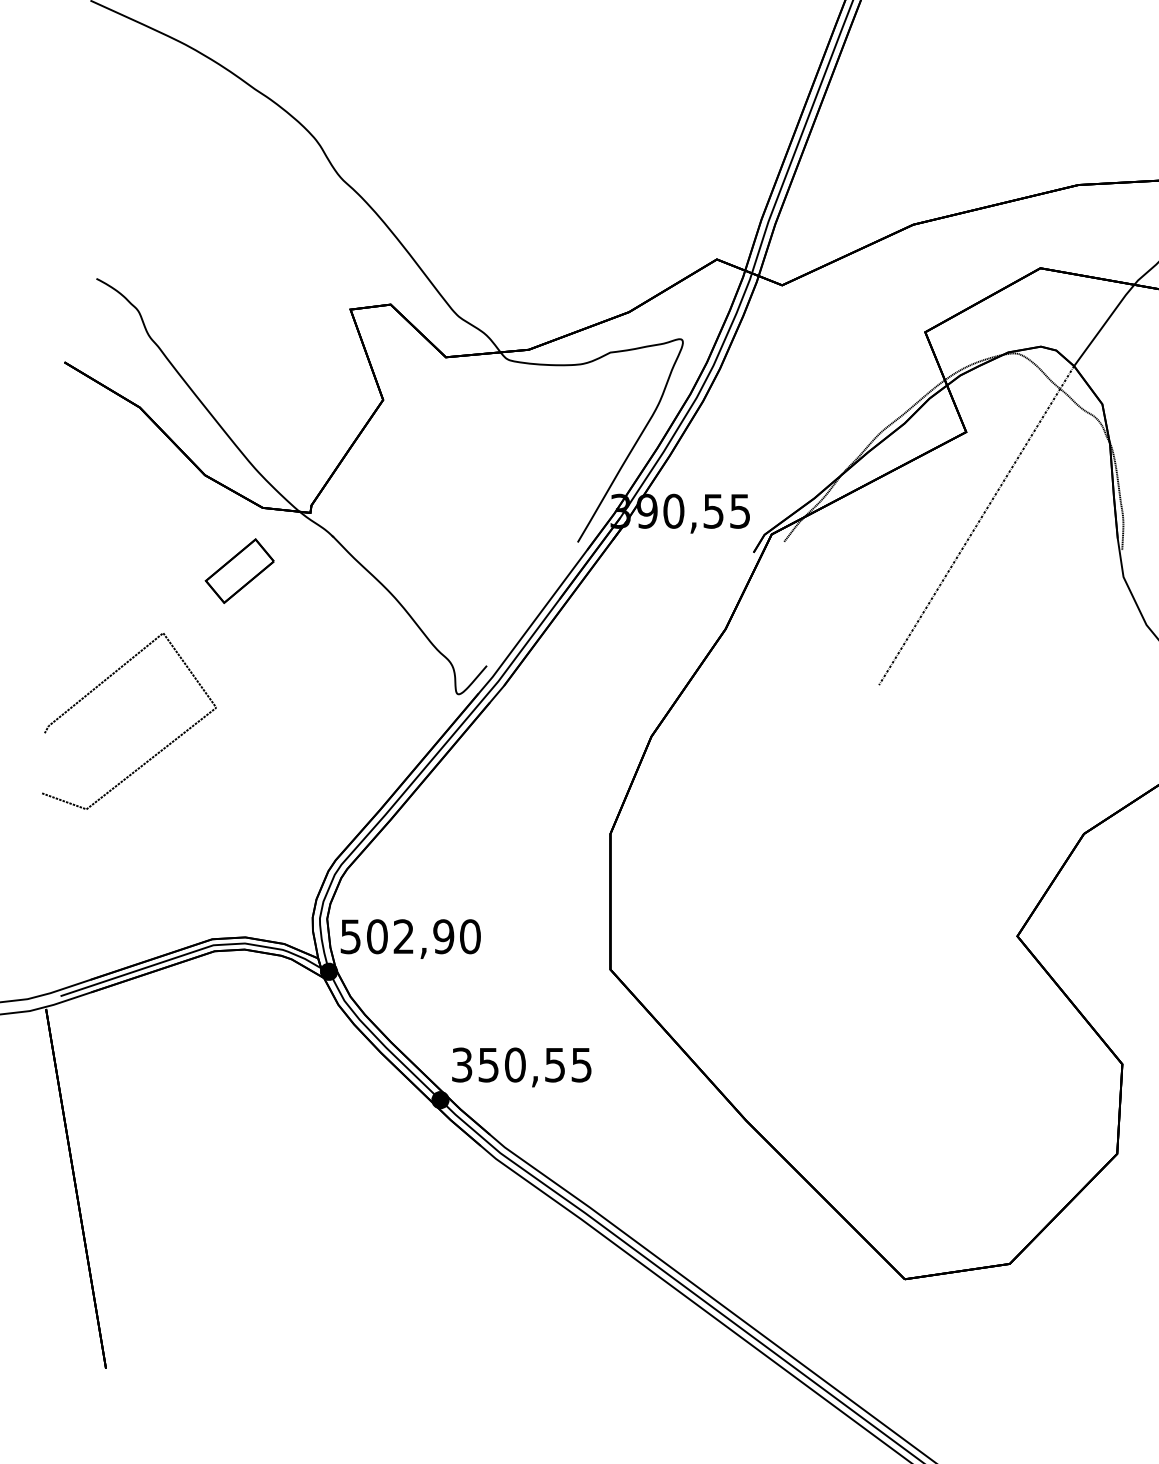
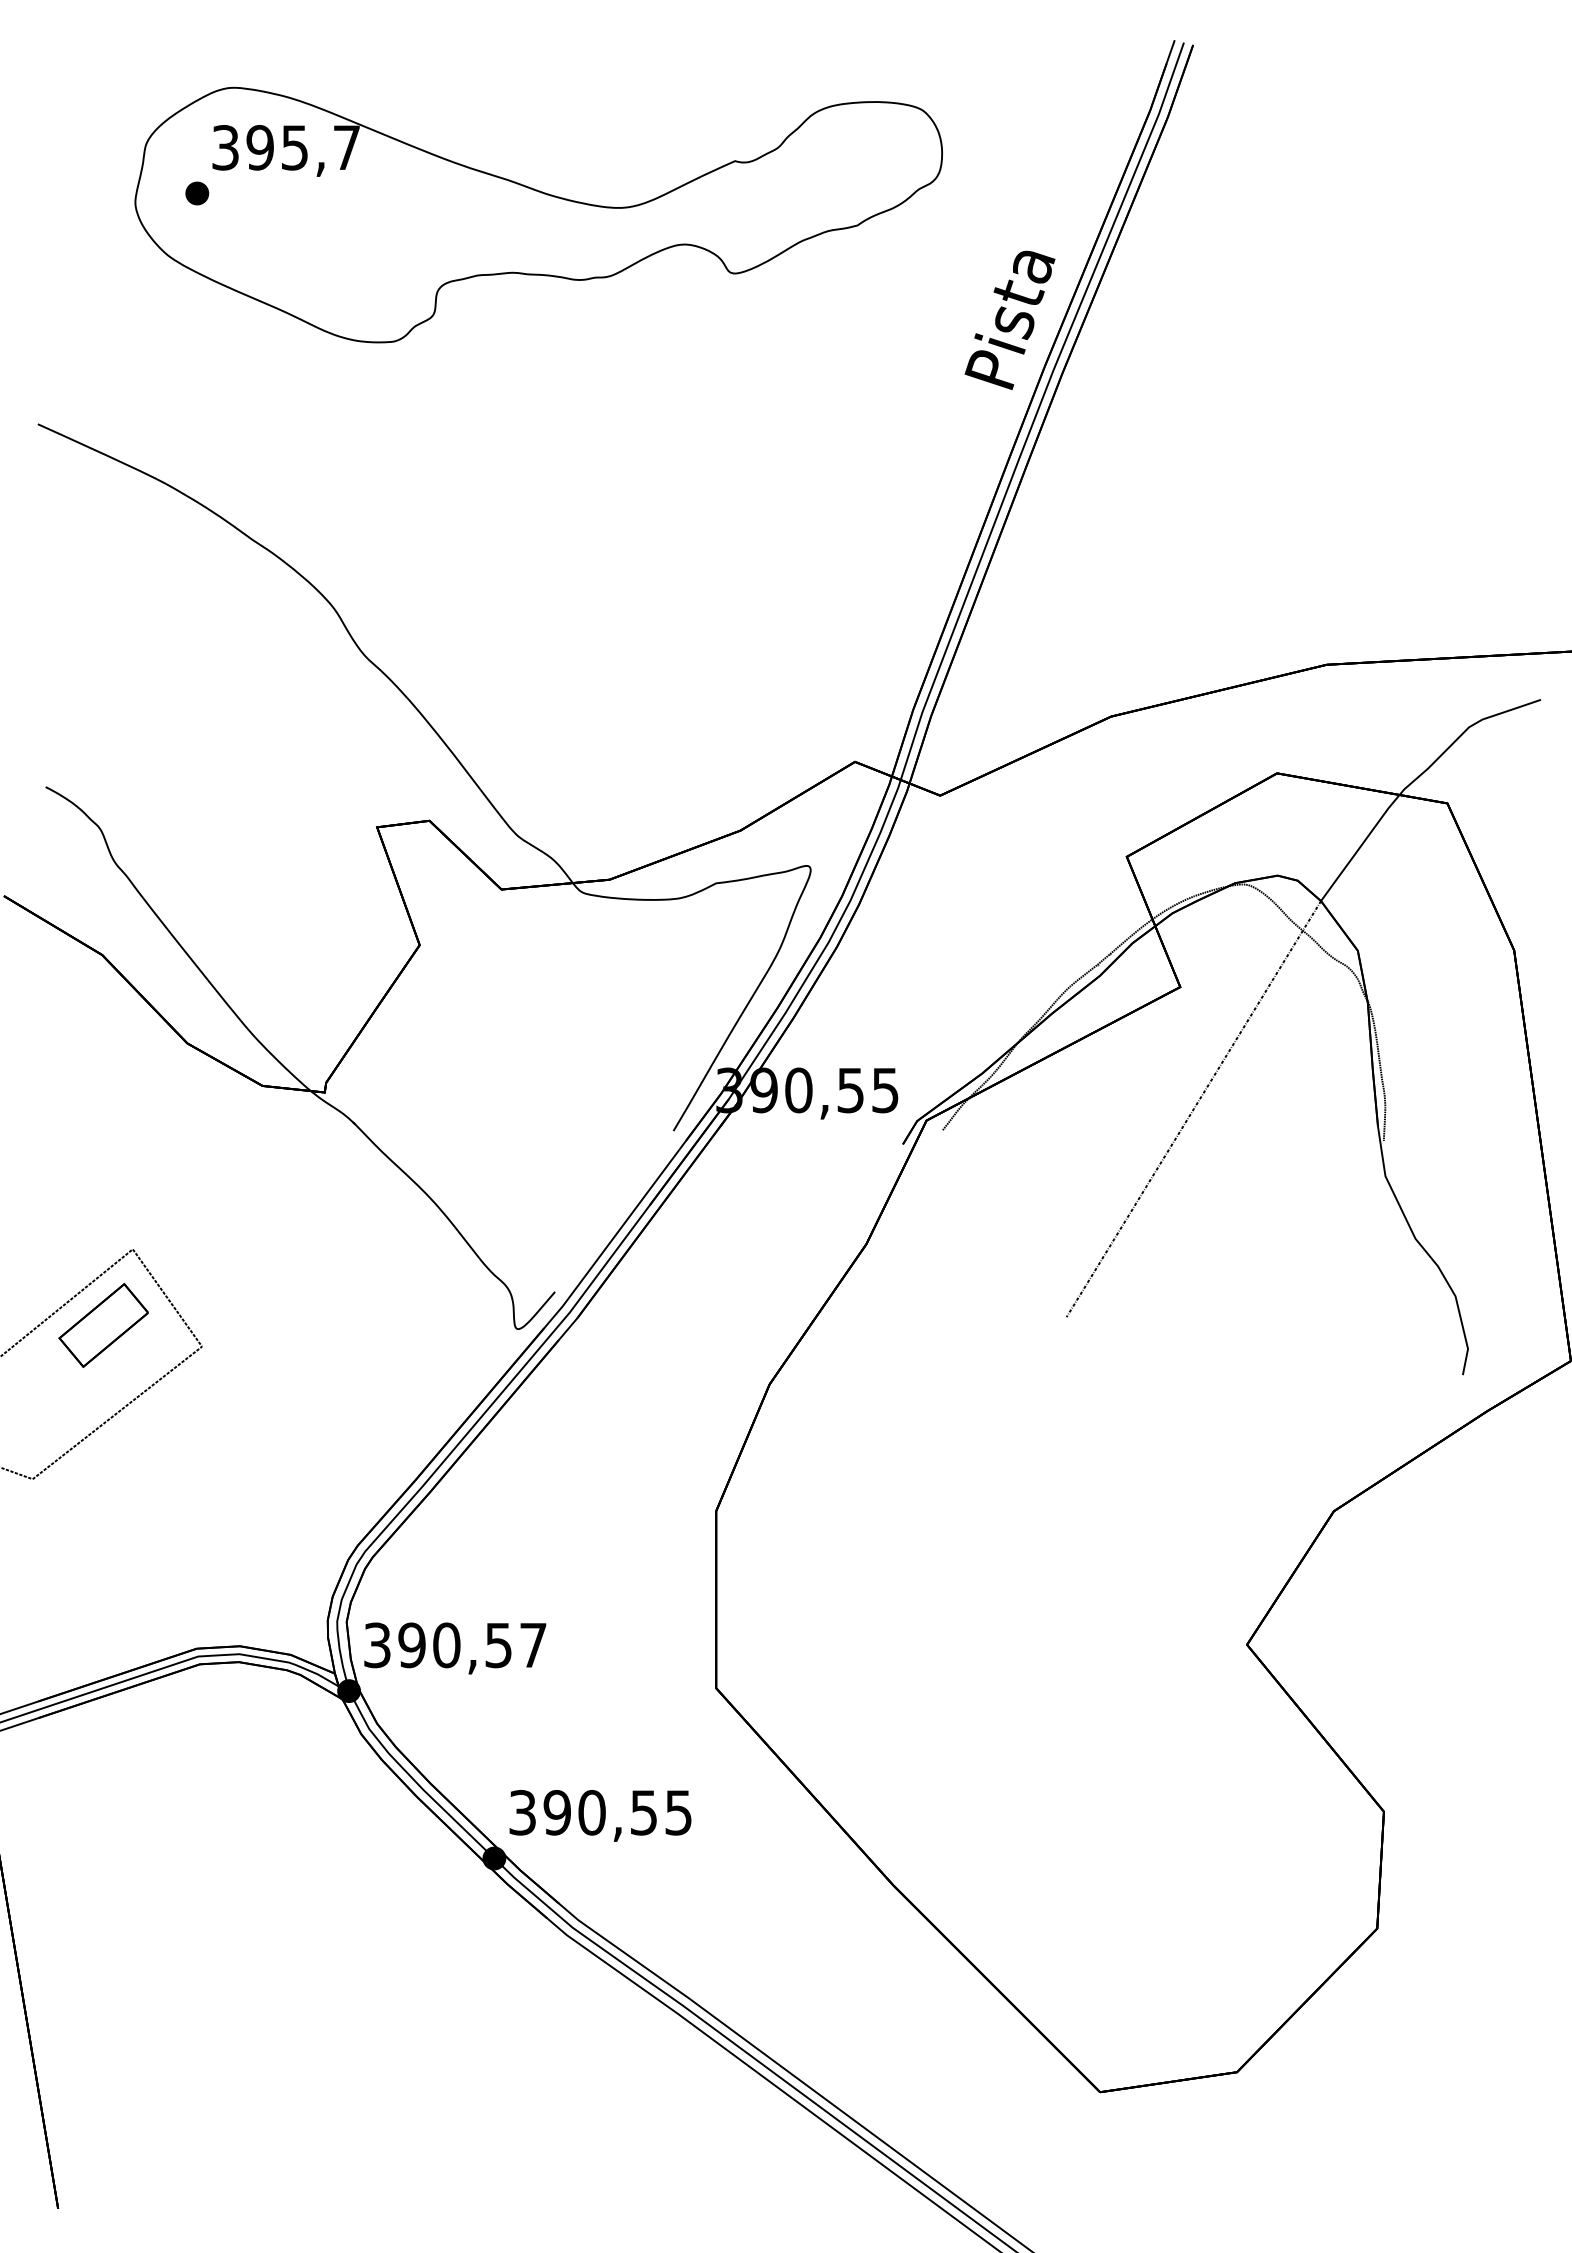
part: (239, 571) -> (103, 1325), moved
text: (410, 936) -> (455, 1645), 502,90 -> 390,57
text: (488, 1064) -> (556, 1812), 350,55 -> 390,55

